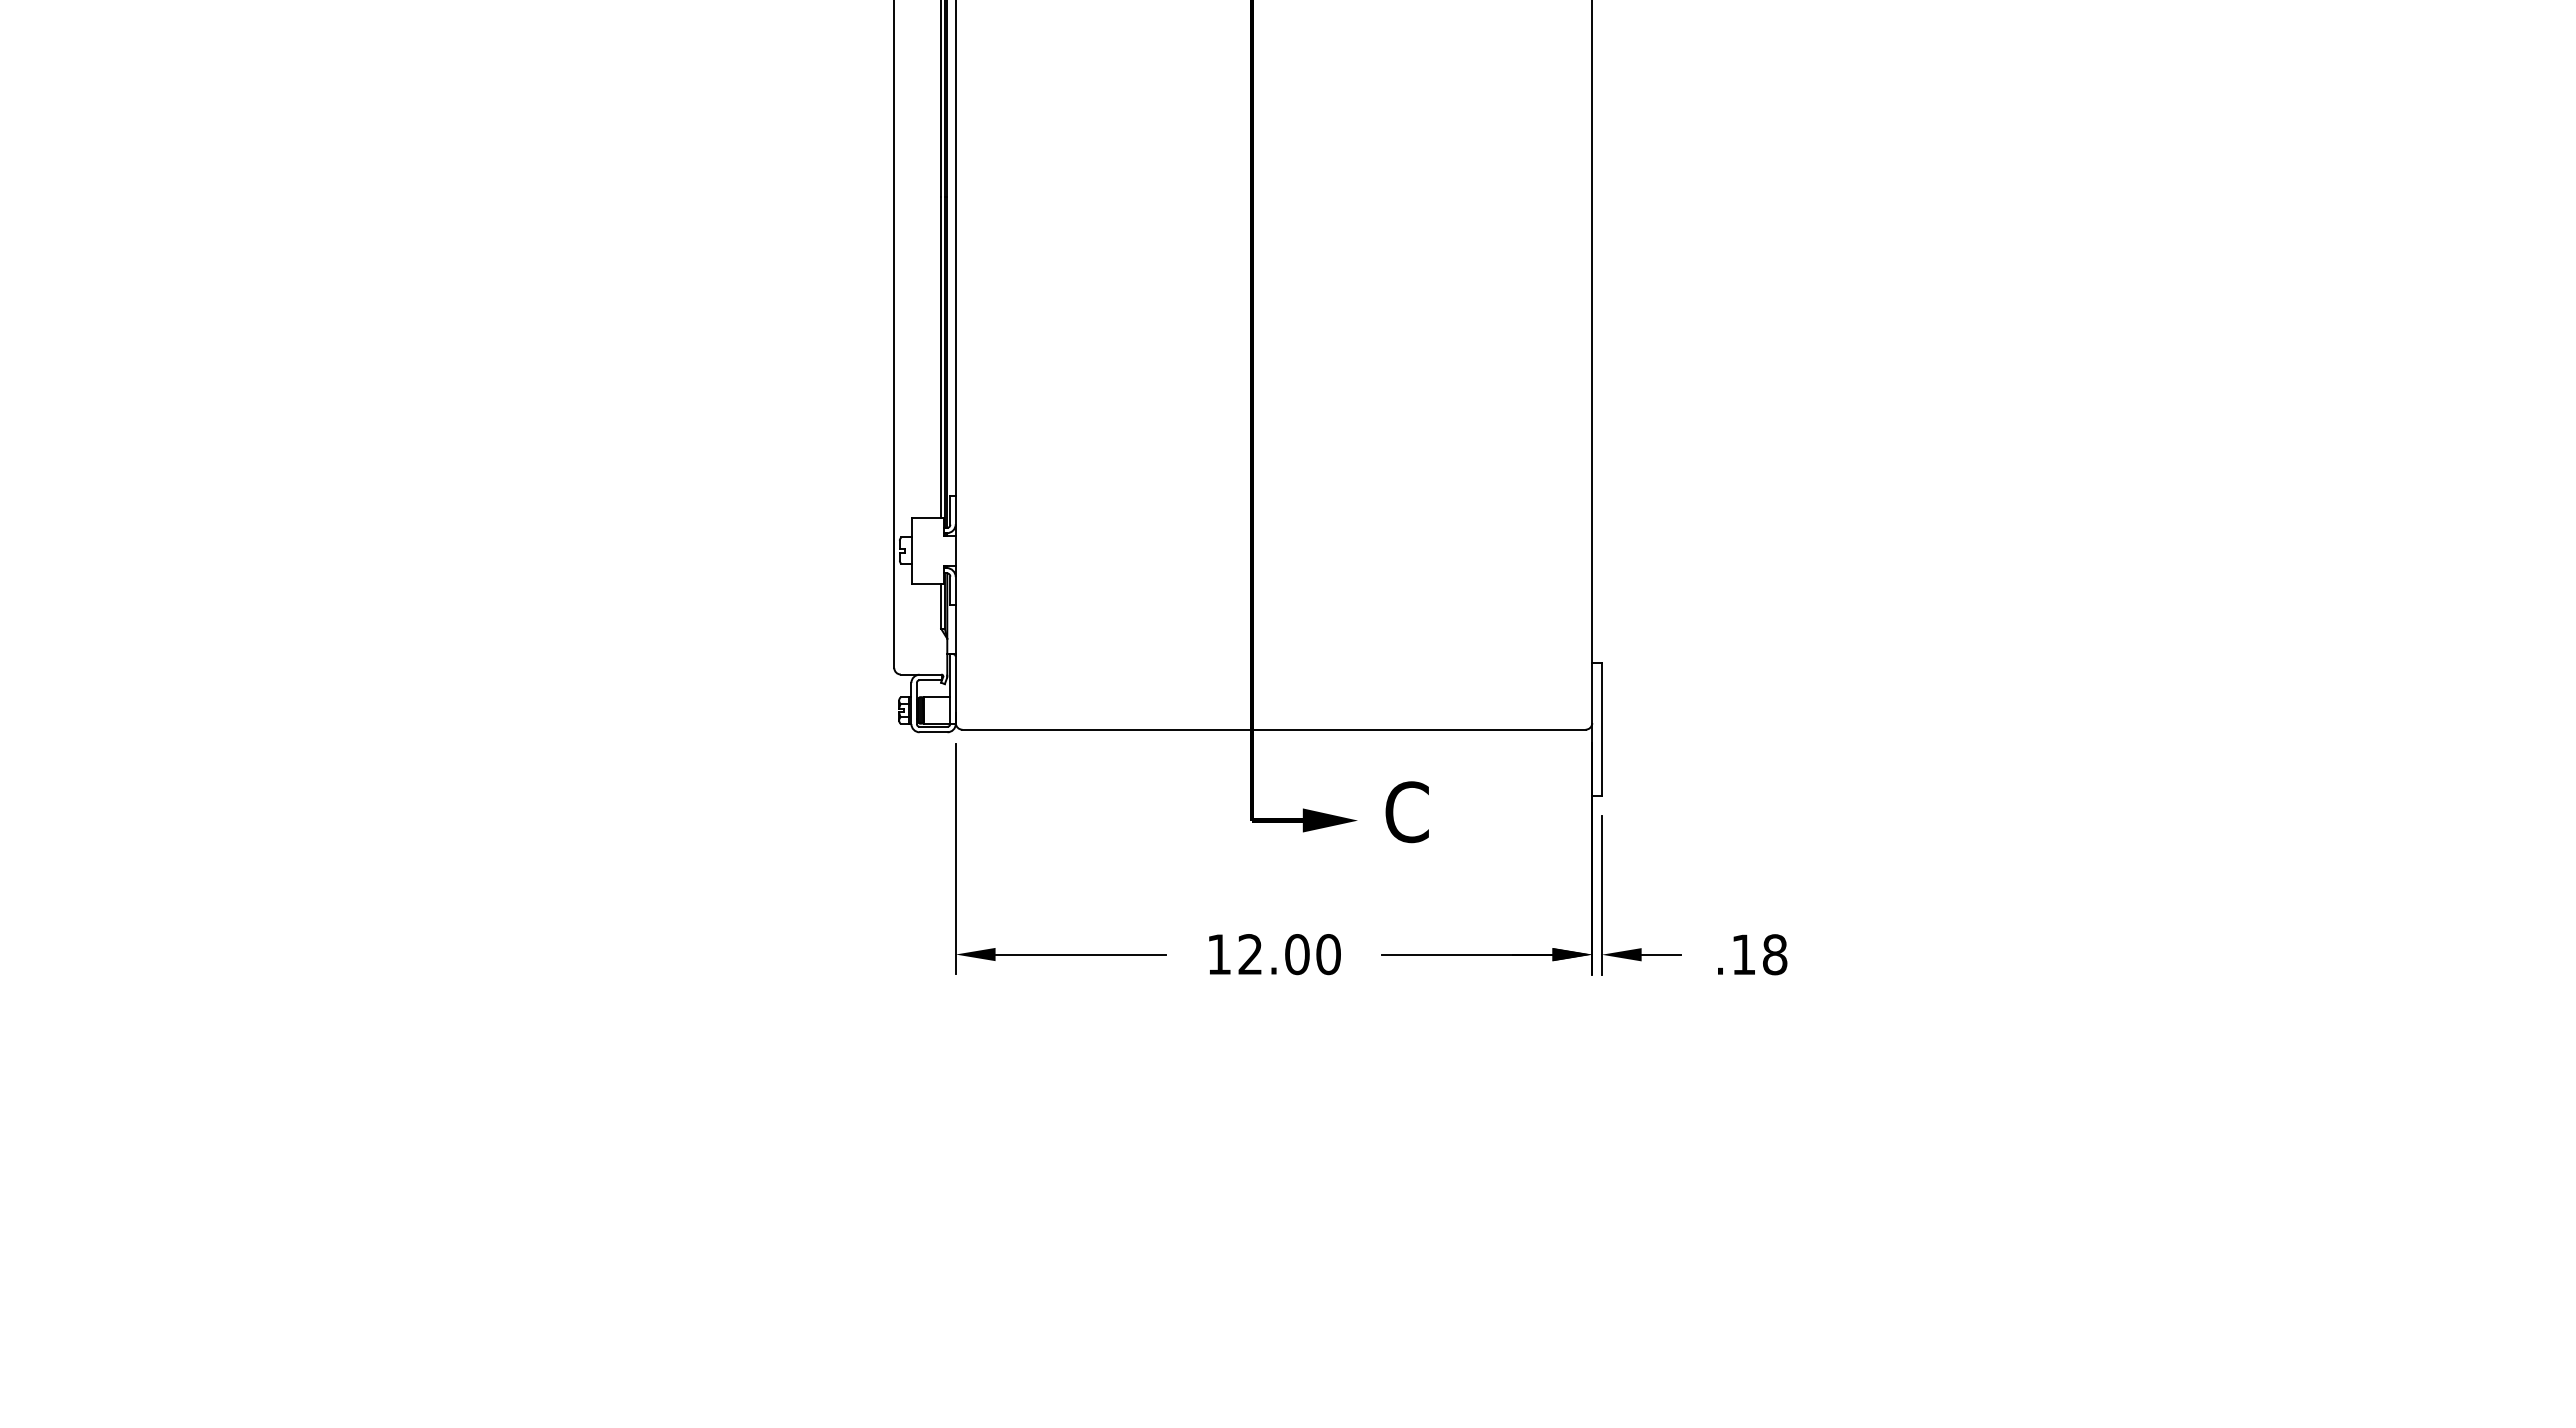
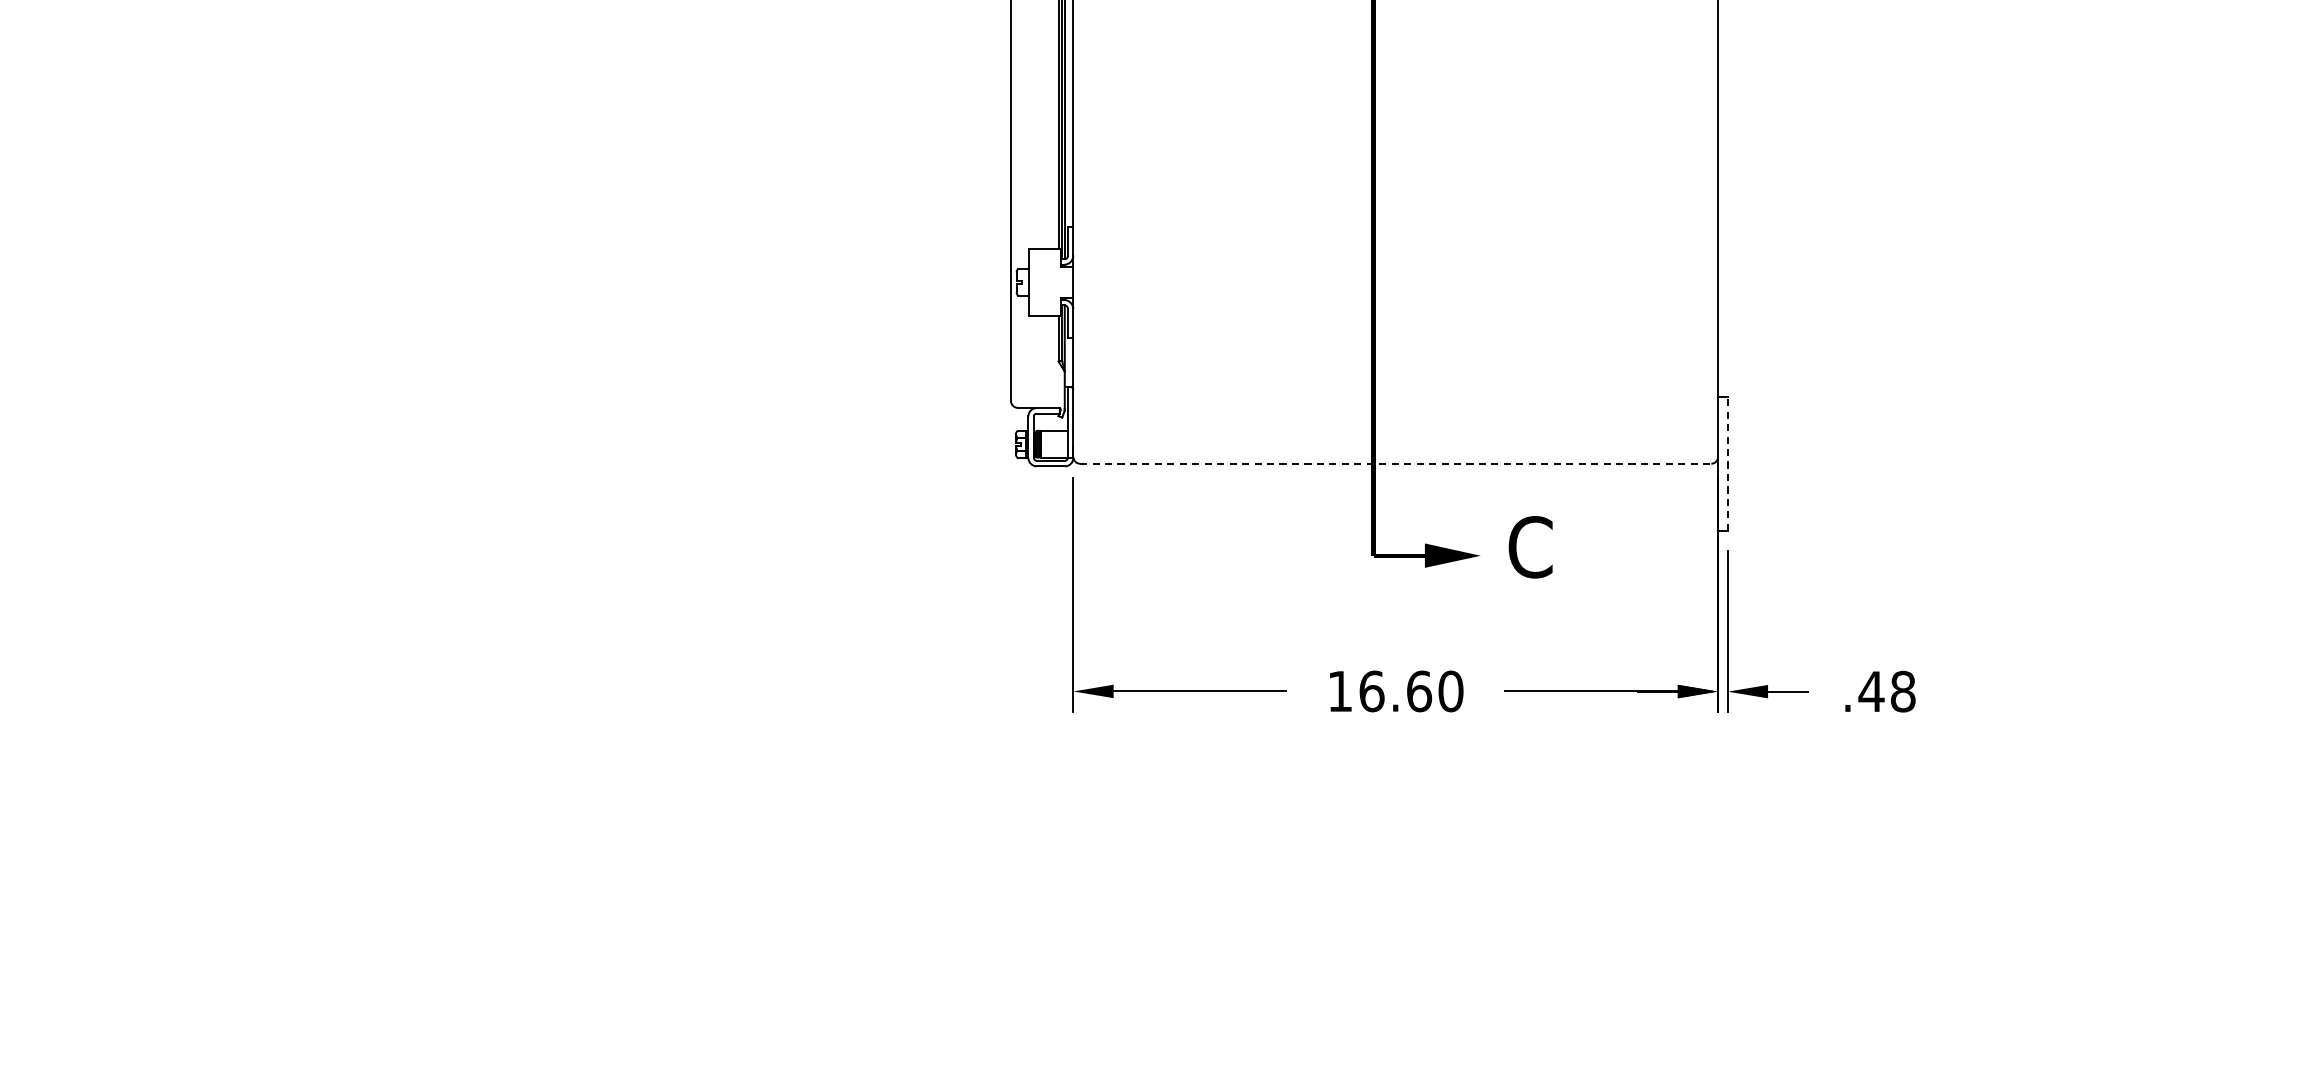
line: (1274, 729) -> (1396, 463), solid -> dashed
line: (1601, 729) -> (1727, 463), solid -> dashed
text: (1273, 954) -> (1395, 691), 12.00 -> 16.60
text: (1743, 954) -> (1871, 691), .18 -> .48

